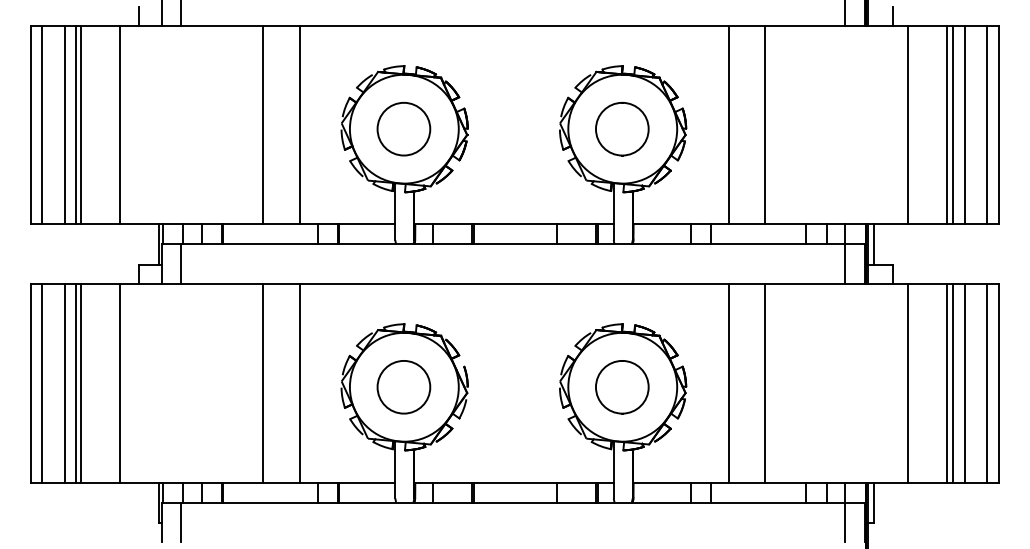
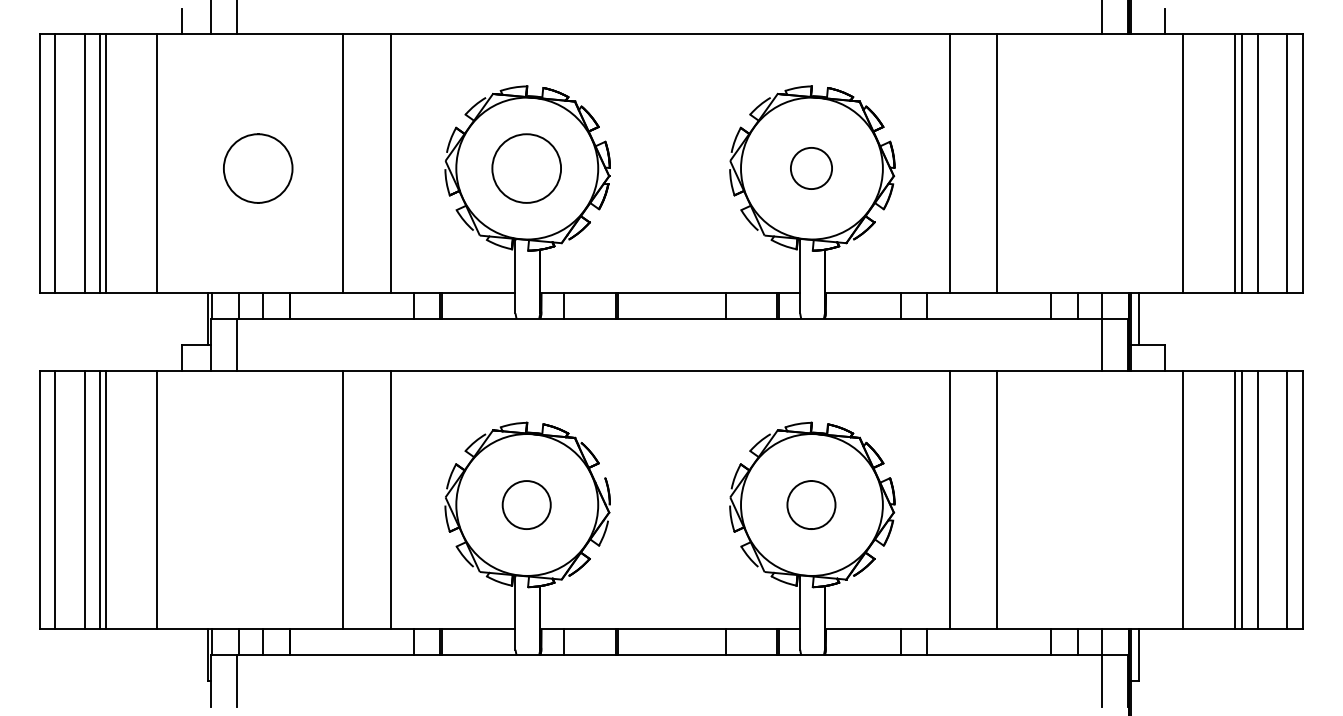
part: (622, 128) -> (811, 167), size x0.6
part: (197, 129) -> (257, 168), added
part: (403, 387) -> (526, 505), size x0.7
circle: (622, 387) -> (811, 505), size x0.7

